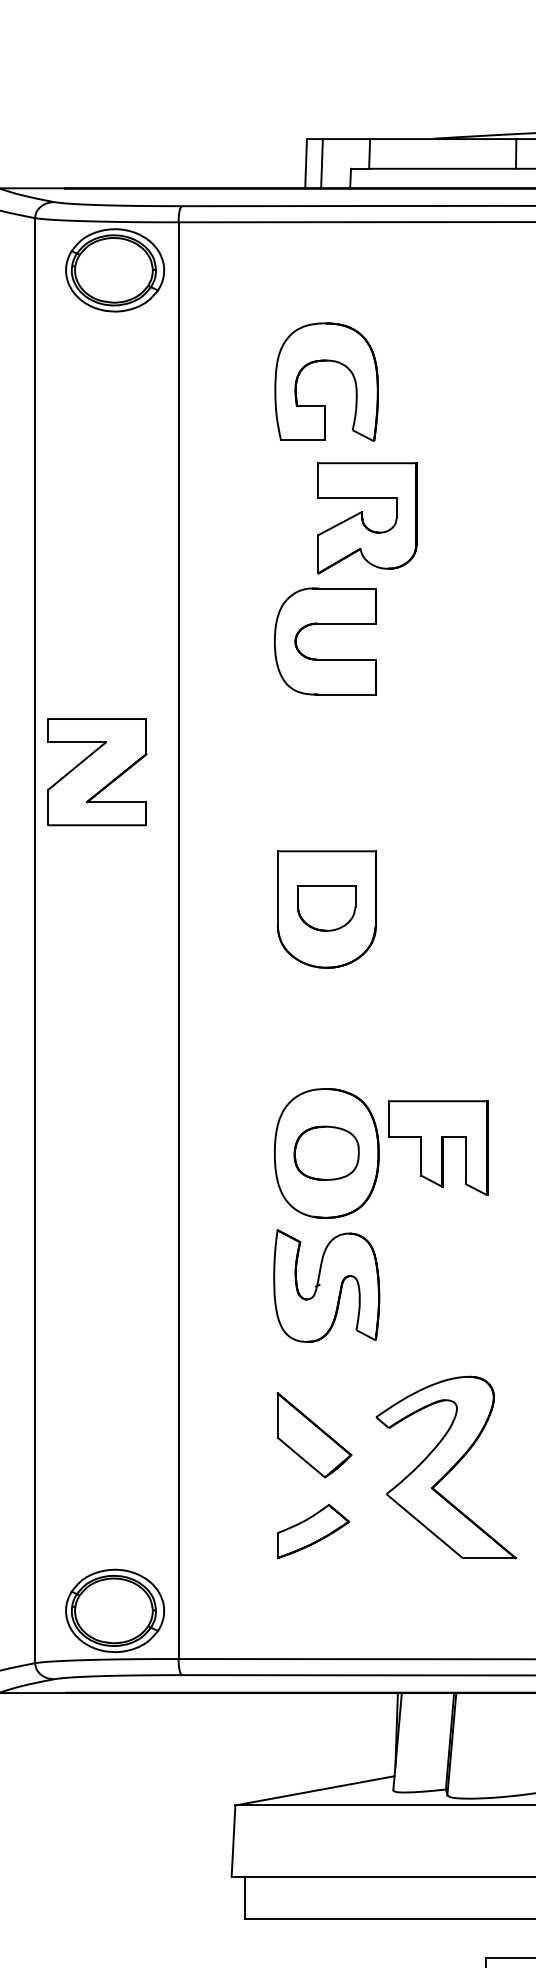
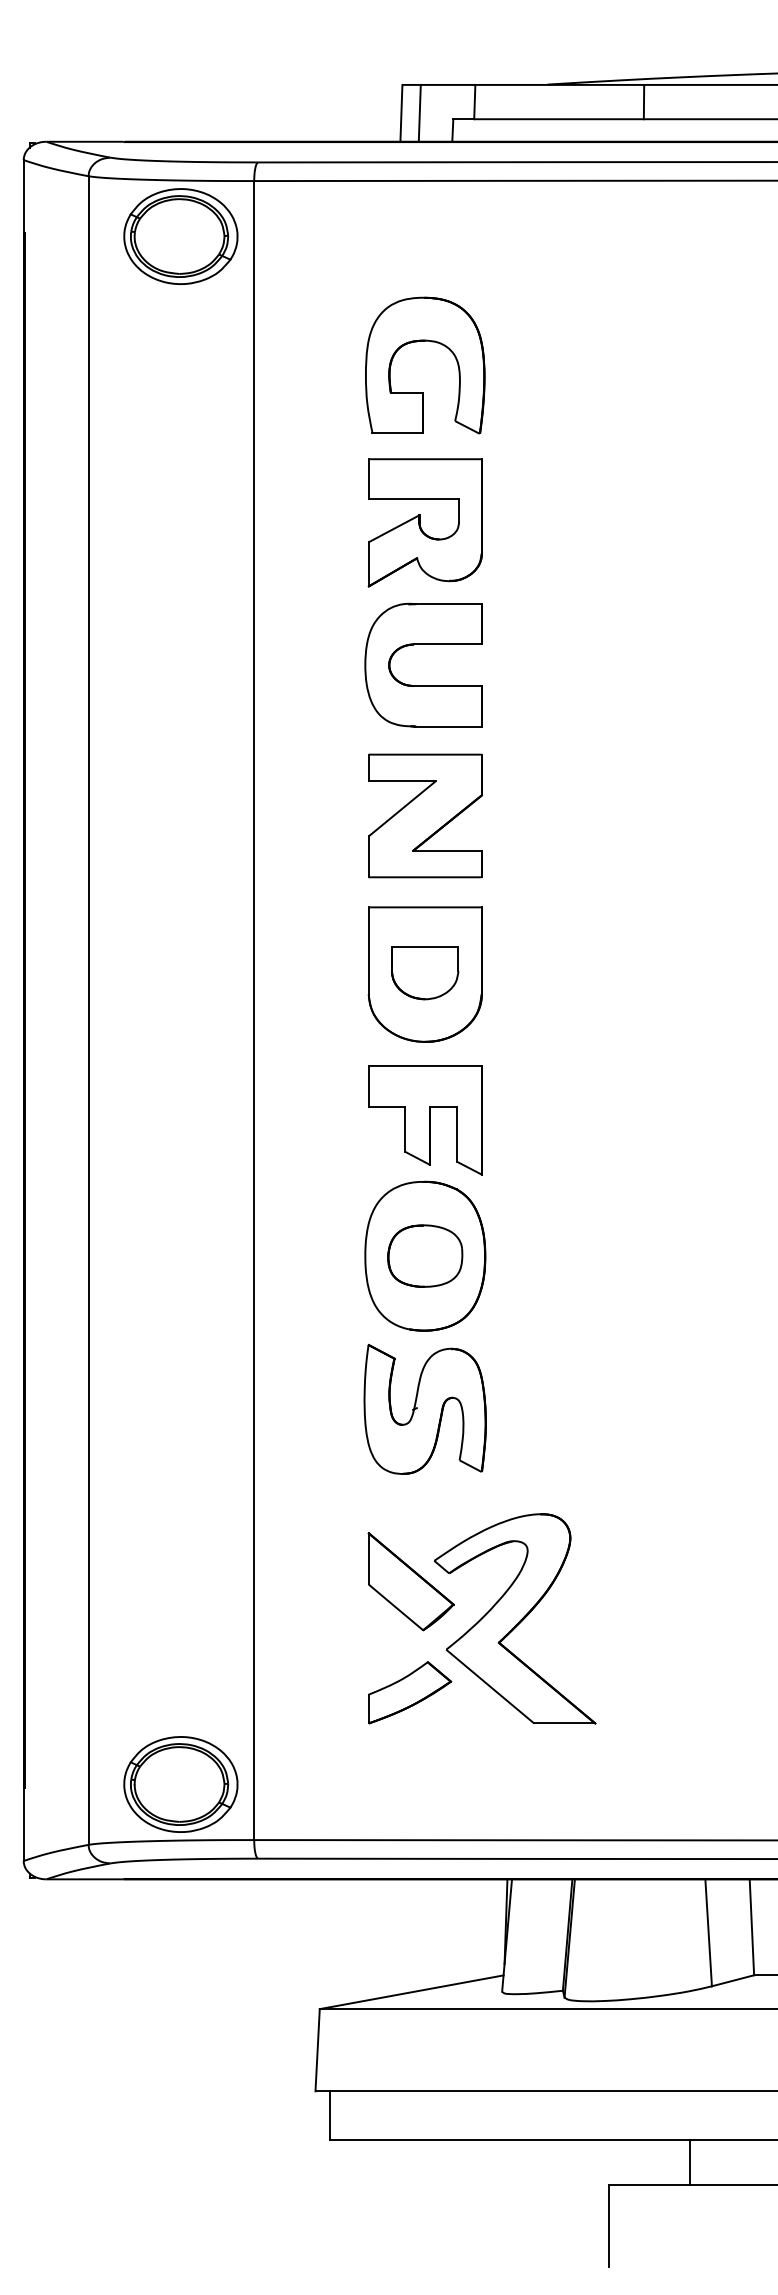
part: (366, 518) -> (424, 522), moved
part: (97, 771) -> (425, 815), moved
part: (438, 1148) -> (425, 1120), moved
part: (446, 1467) -> (515, 1618), moved

